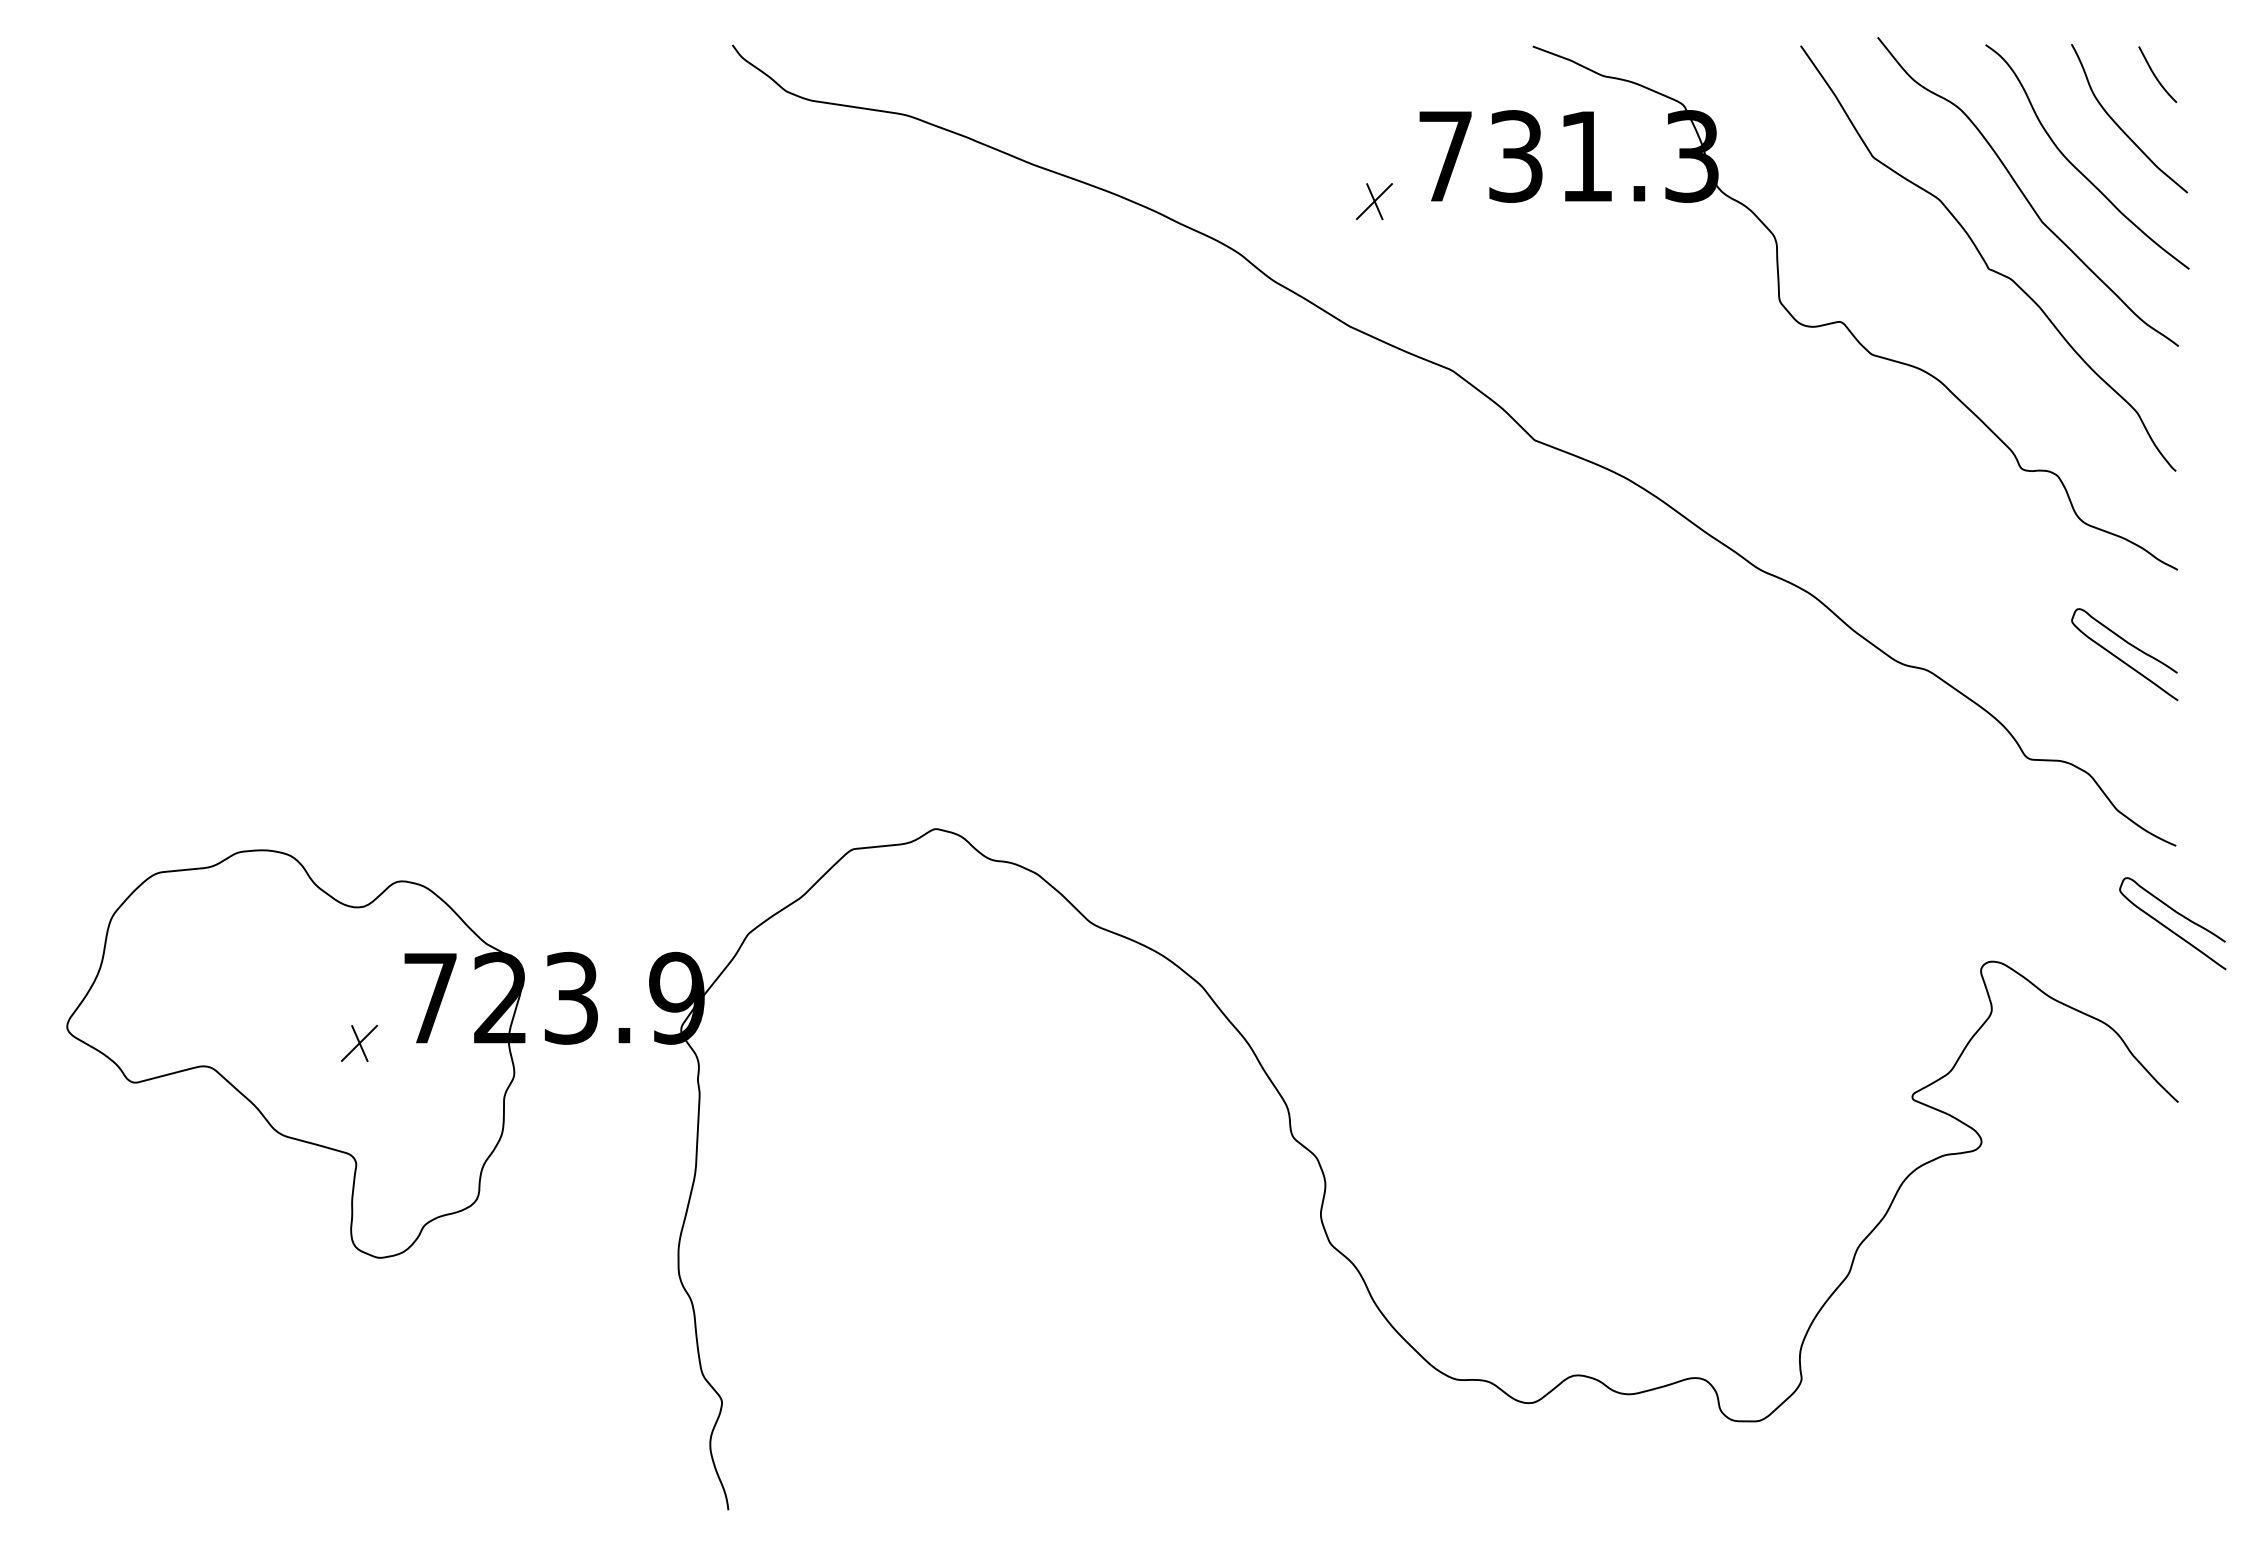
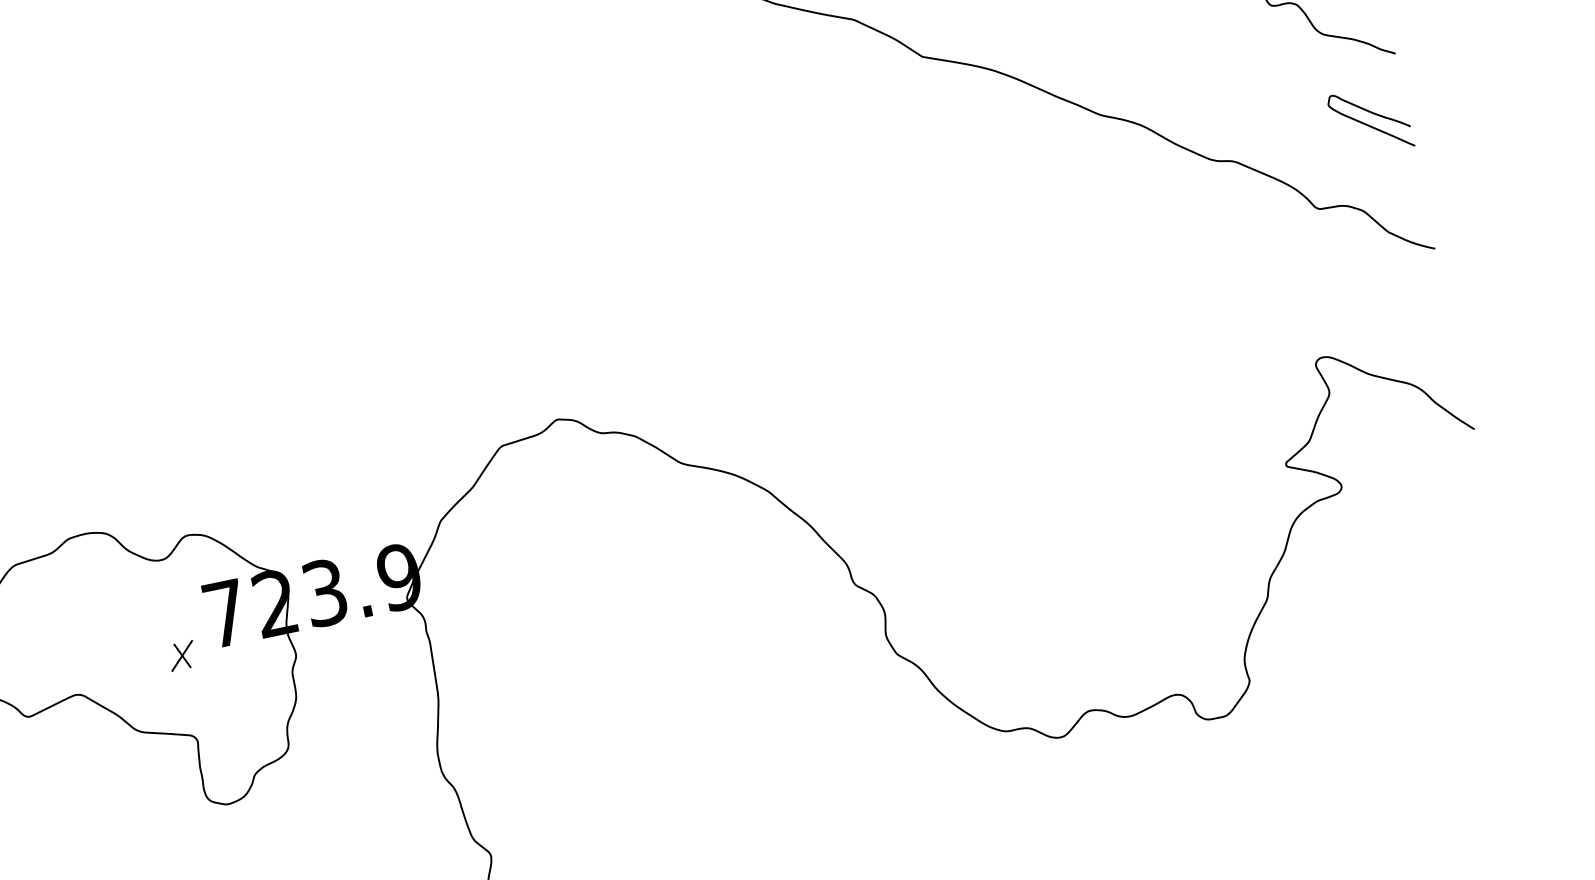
curve: (2168, 927) -> (1441, 307), removed

